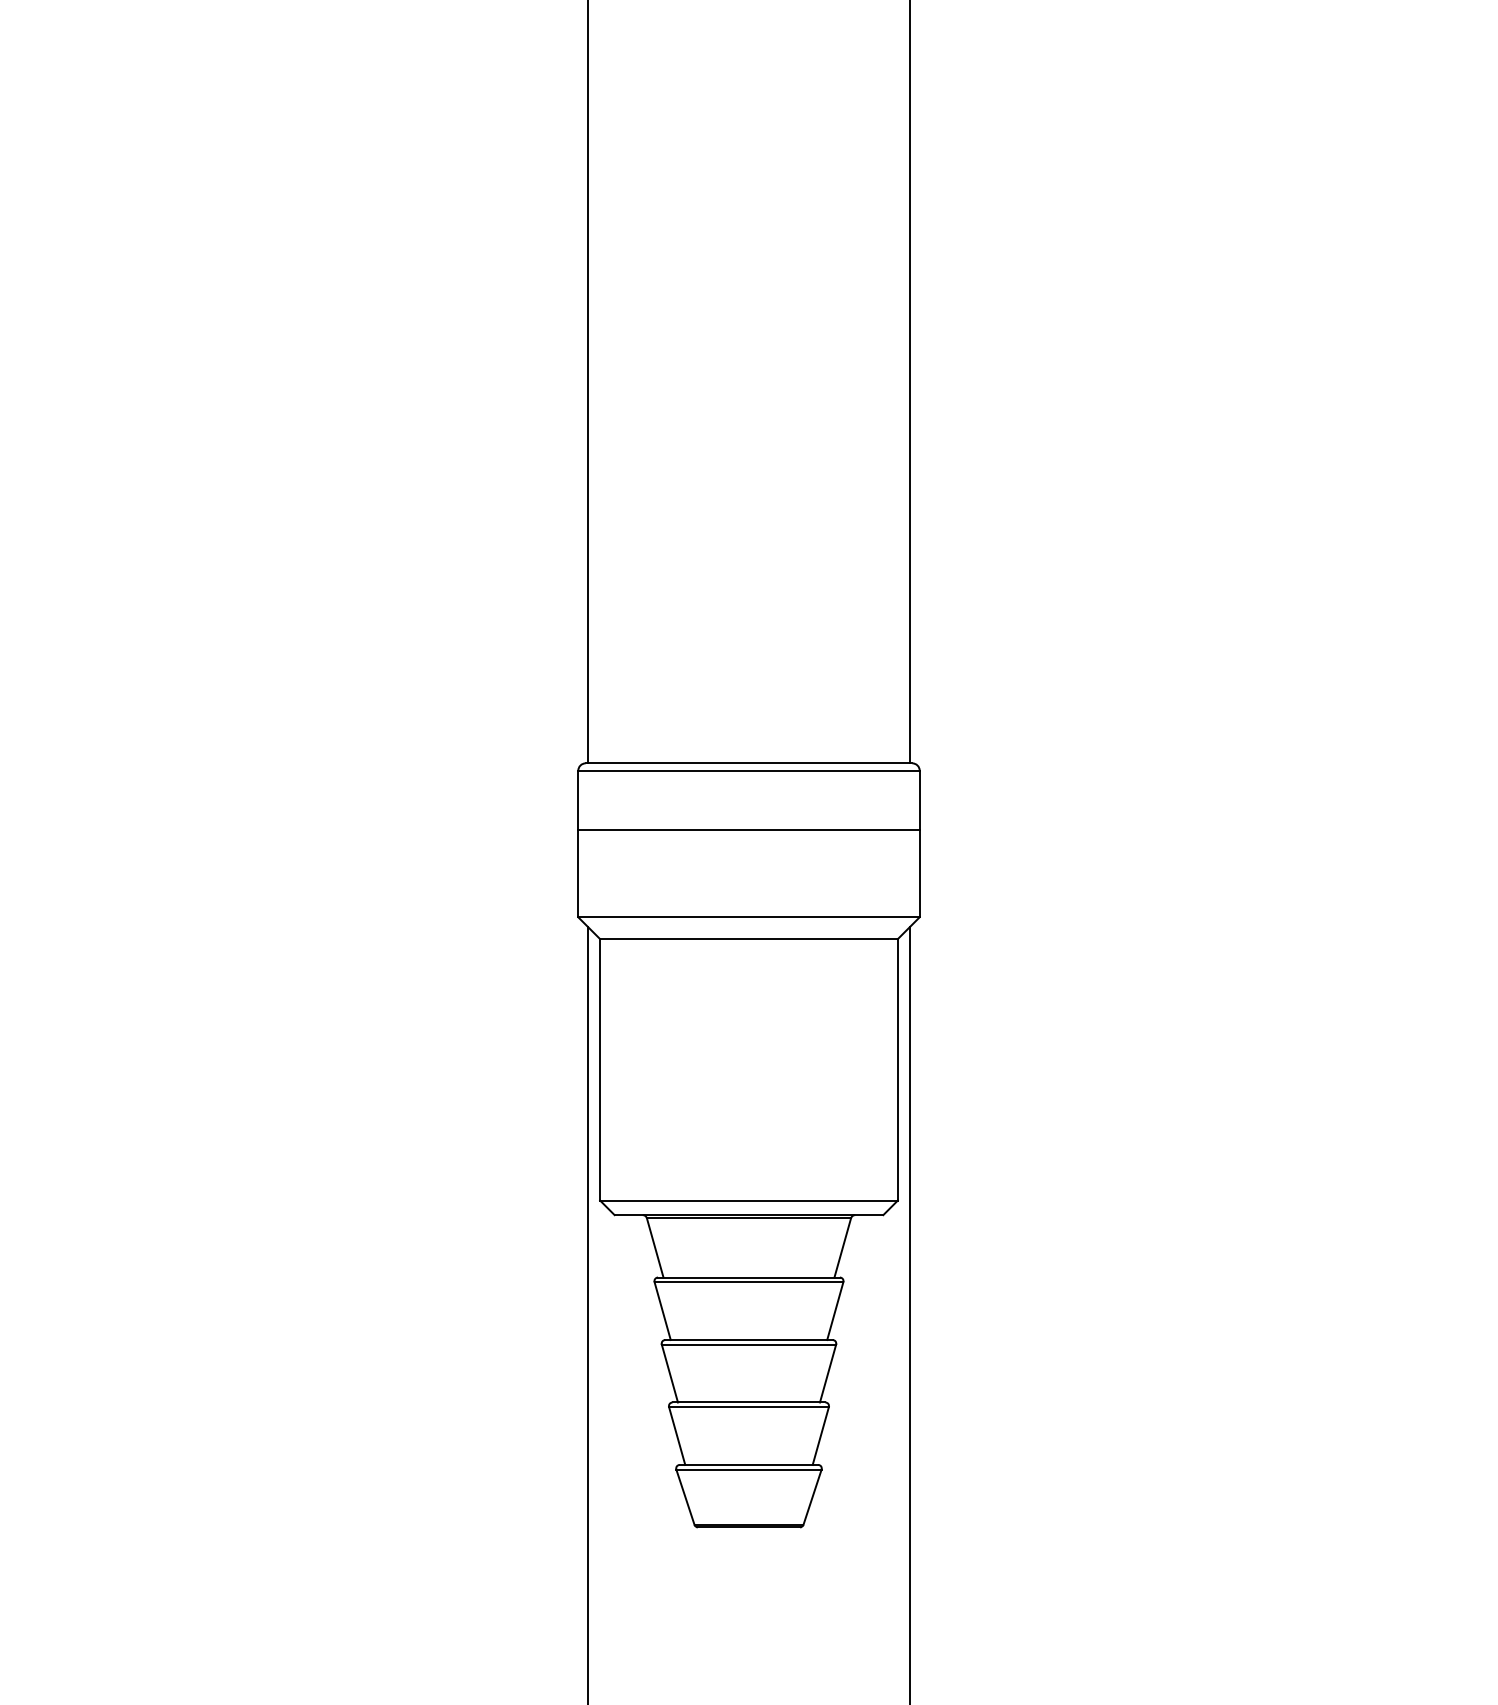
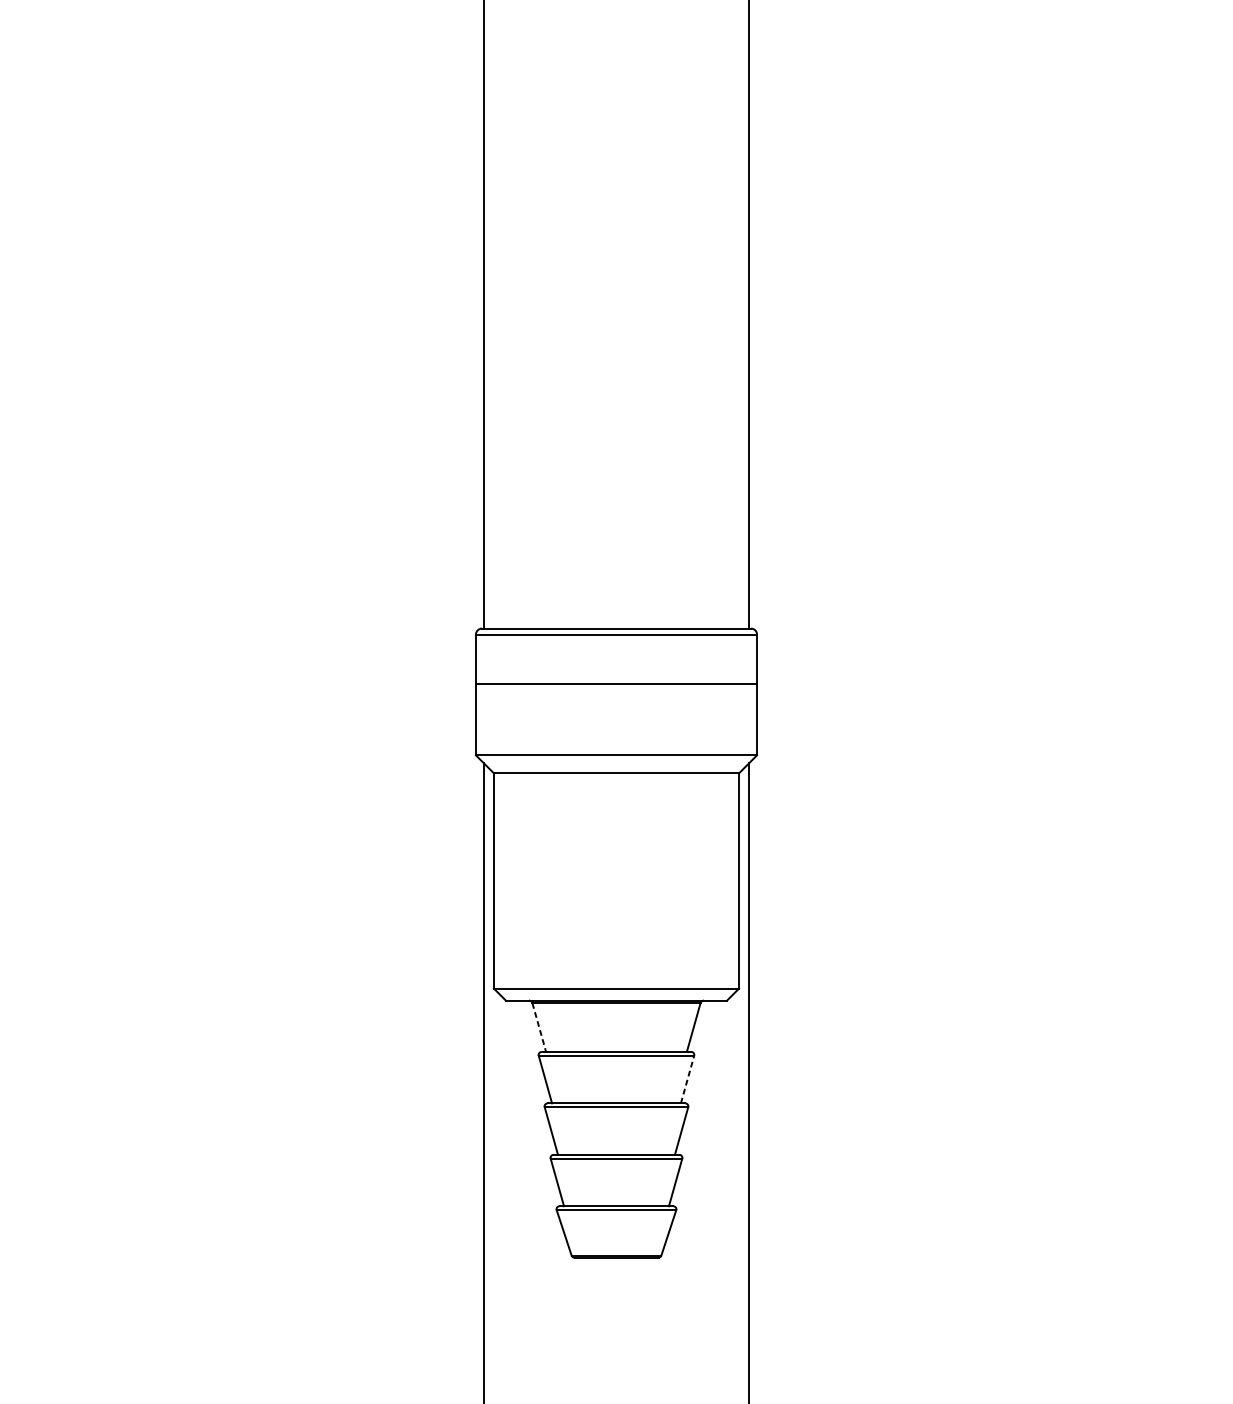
line: (655, 1247) -> (539, 1027), solid -> dashed
line: (835, 1310) -> (687, 1079), solid -> dashed

